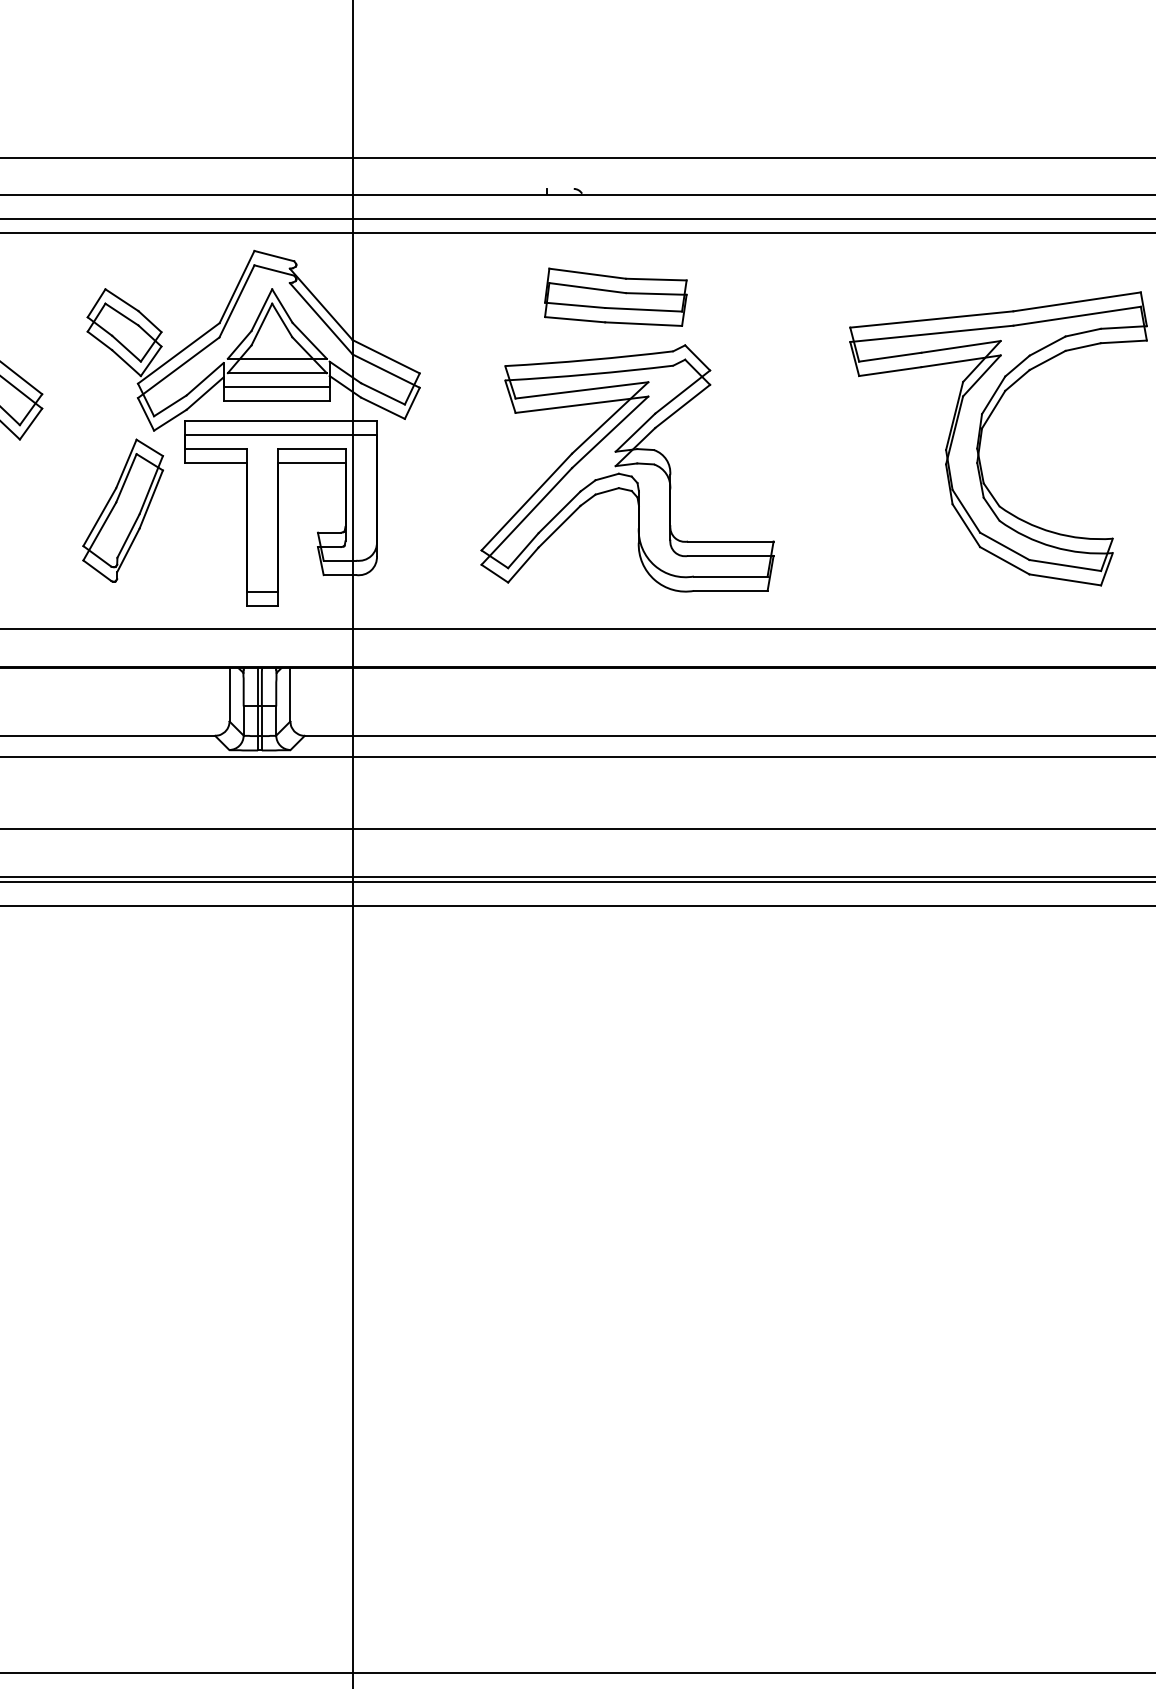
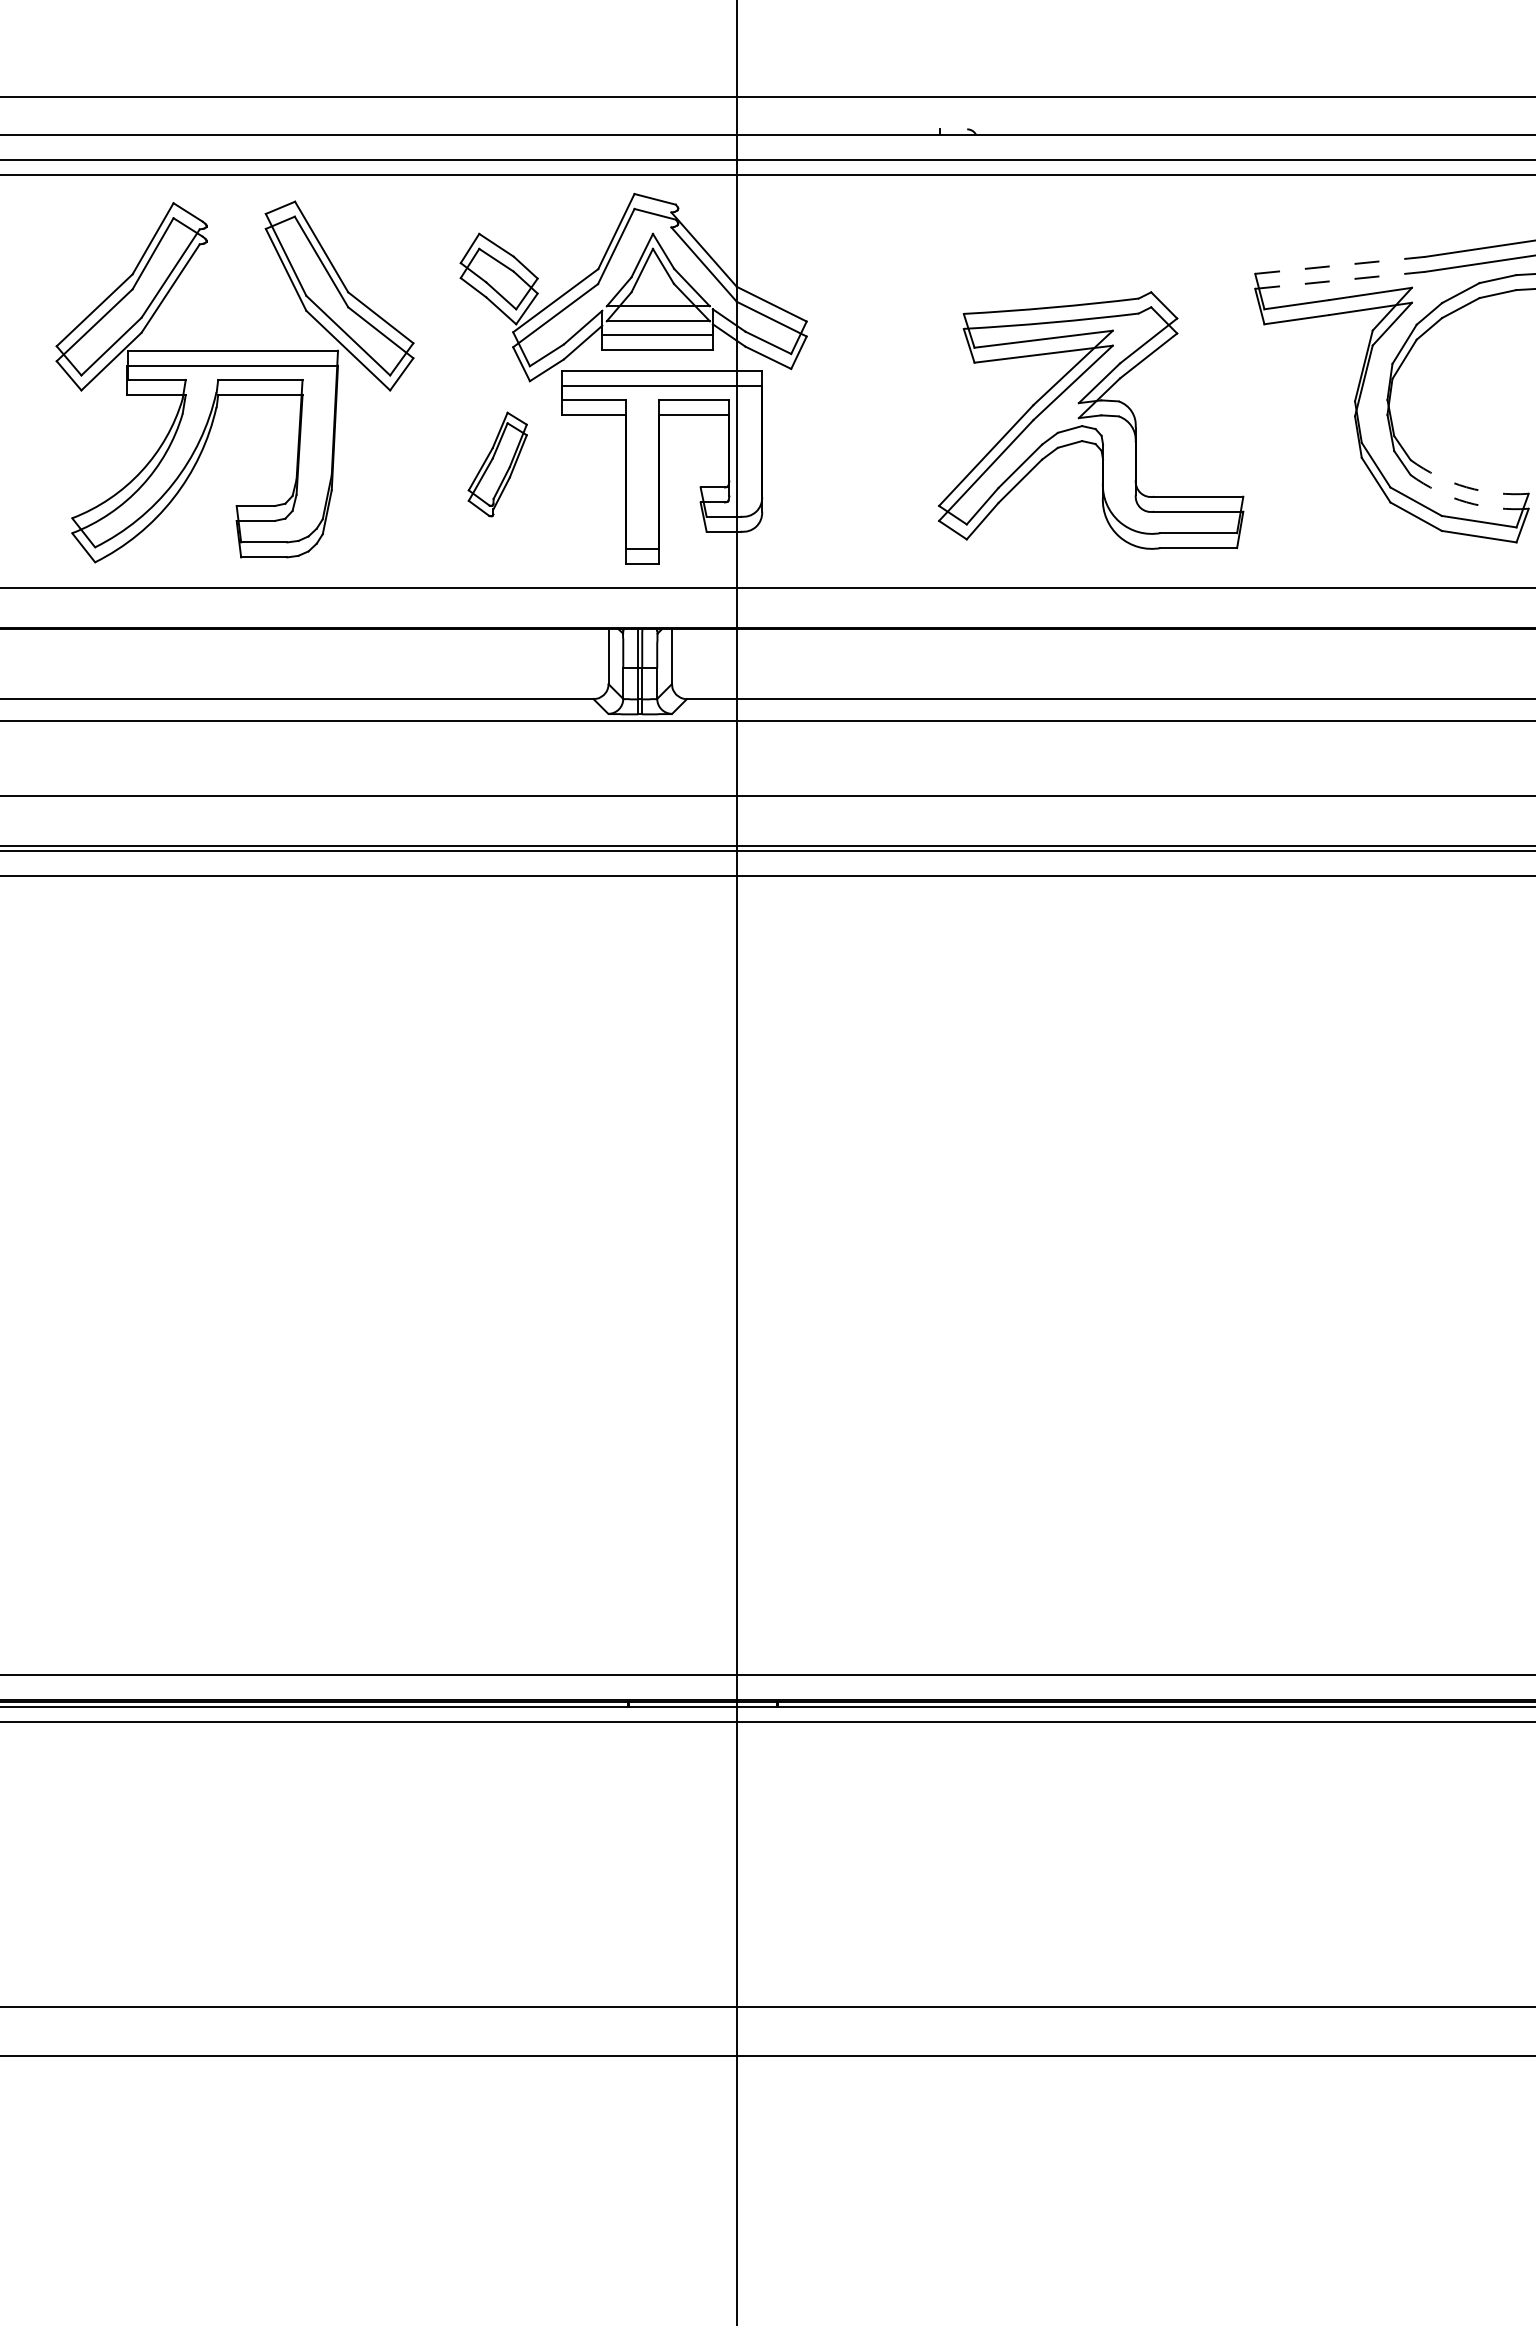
part: (615, 297) -> (1010, 242), removed
line: (932, 319) -> (1340, 265), solid -> dashed
line: (932, 334) -> (1340, 280), solid -> dashed
part: (627, 468) -> (1091, 420), moved
part: (122, 510) -> (497, 464), size x0.7
arc: (1053, 532) -> (1466, 487), solid -> dashed
arc: (1053, 547) -> (1466, 502), solid -> dashed

